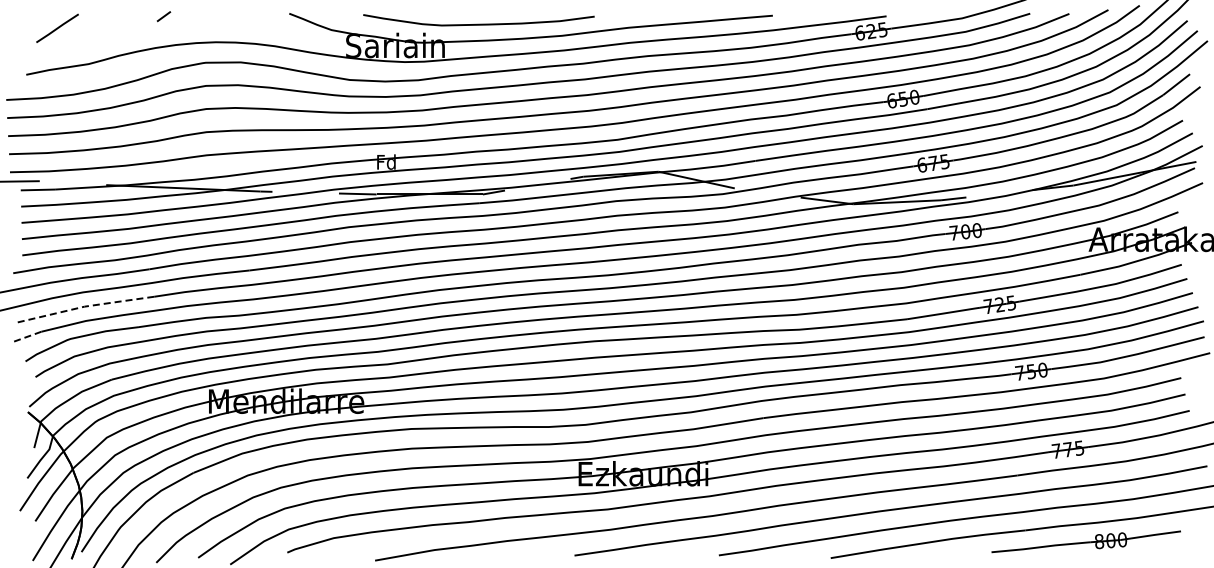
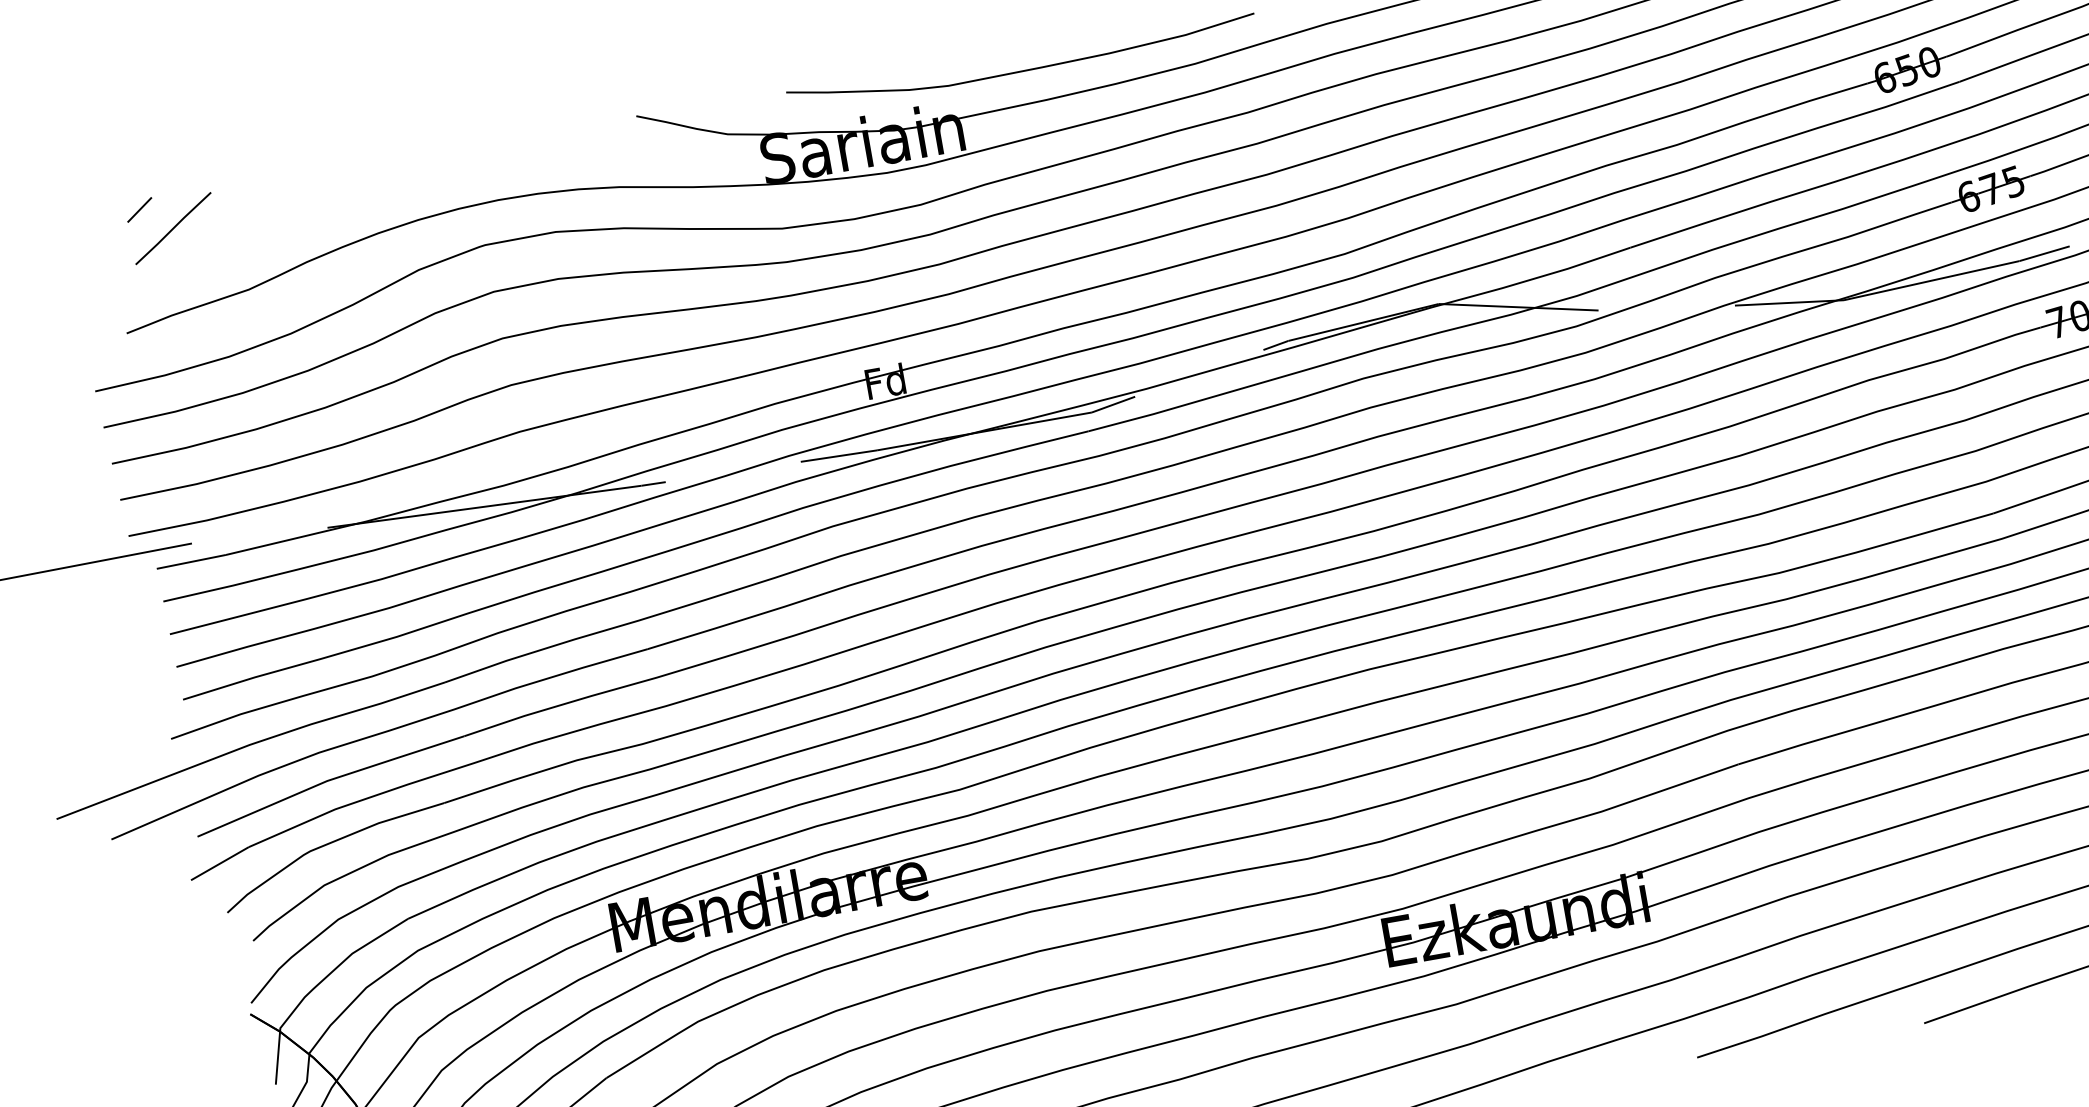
line: (163, 16) -> (138, 209), moved
line: (85, 306) -> (328, 780), dashed -> solid
line: (25, 337) -> (218, 864), dashed -> solid

